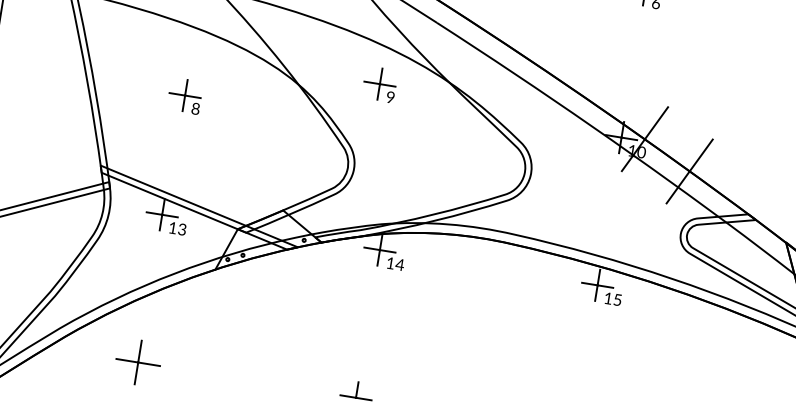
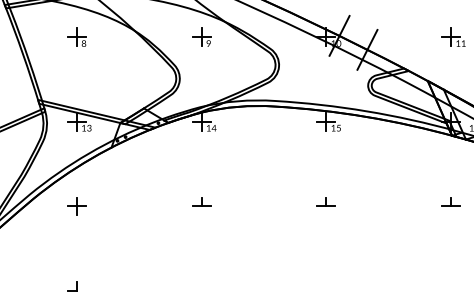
part: (379, 82) -> (201, 36), moved
part: (184, 94) -> (76, 36), moved
part: (137, 362) -> (76, 206), size x0.71

